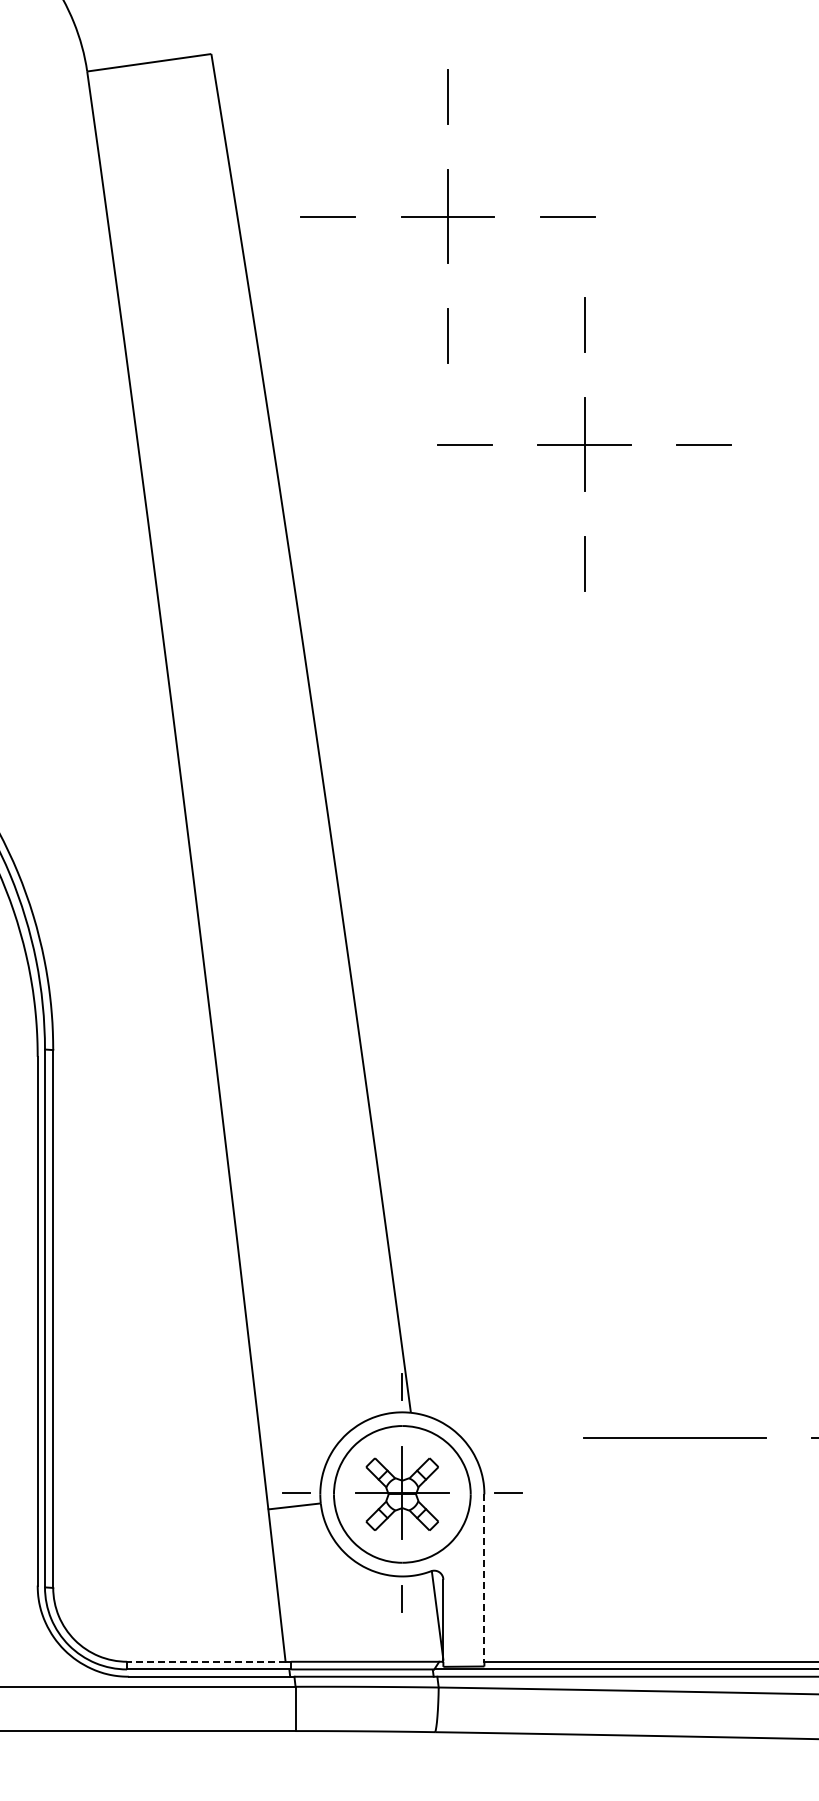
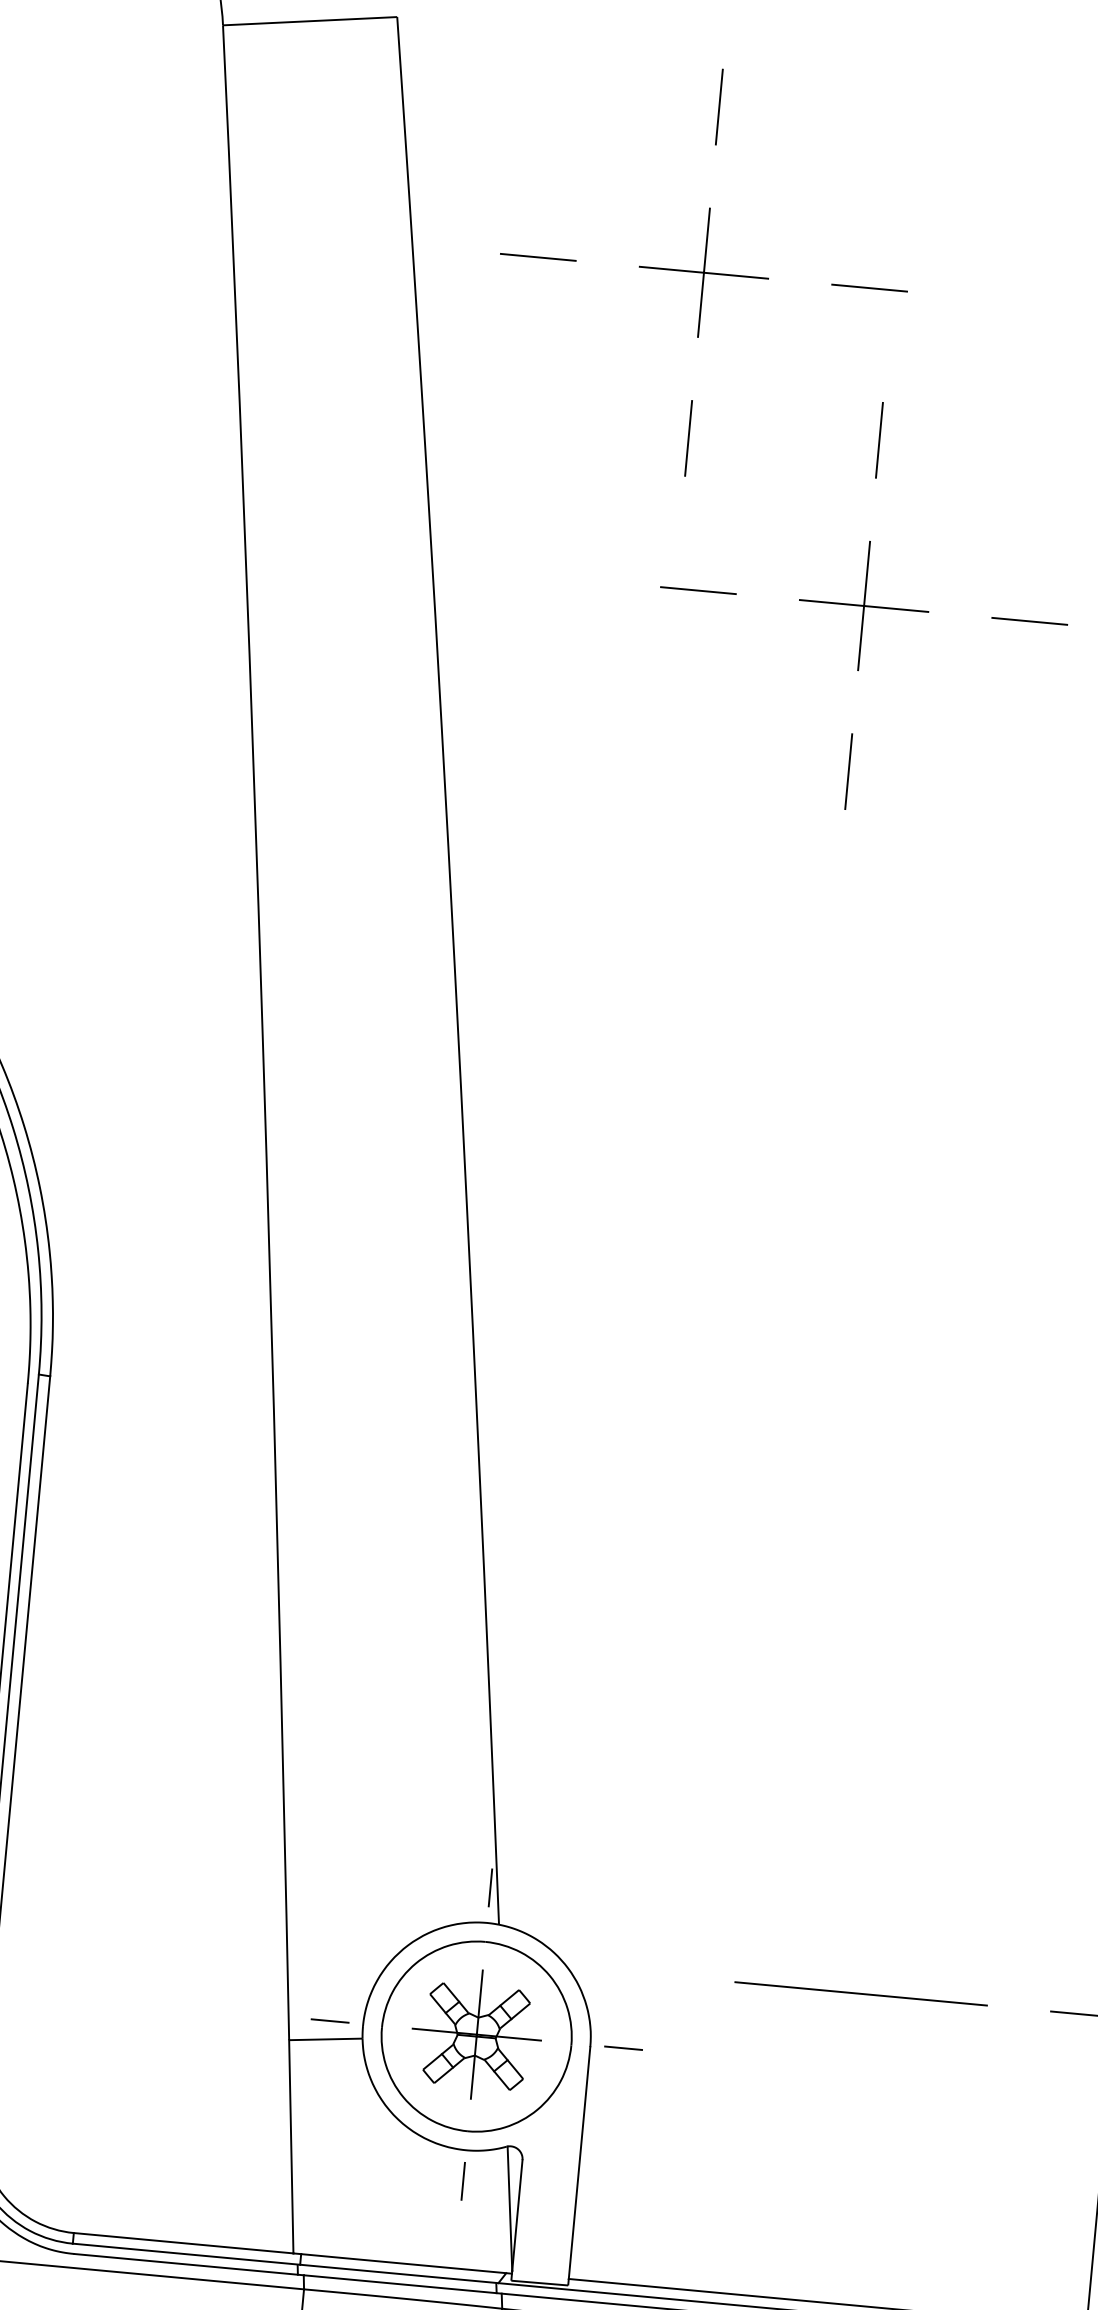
line: (484, 1578) -> (579, 2163), dashed -> solid
line: (205, 1661) -> (182, 2242), dashed -> solid

